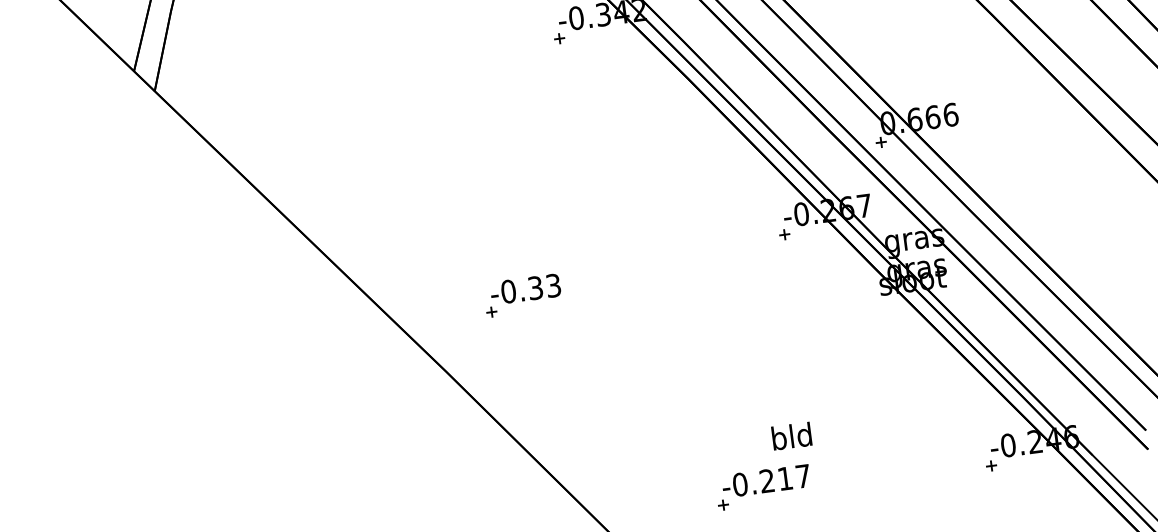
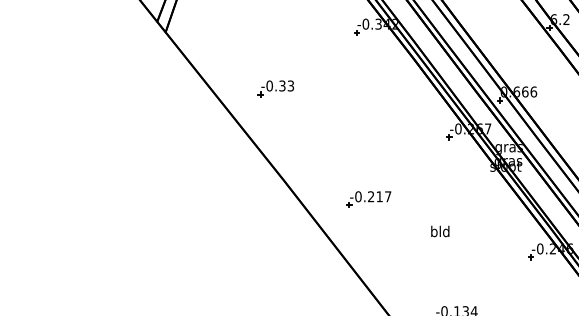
part: (521, 295) -> (275, 88), moved
part: (762, 487) -> (368, 199), moved

